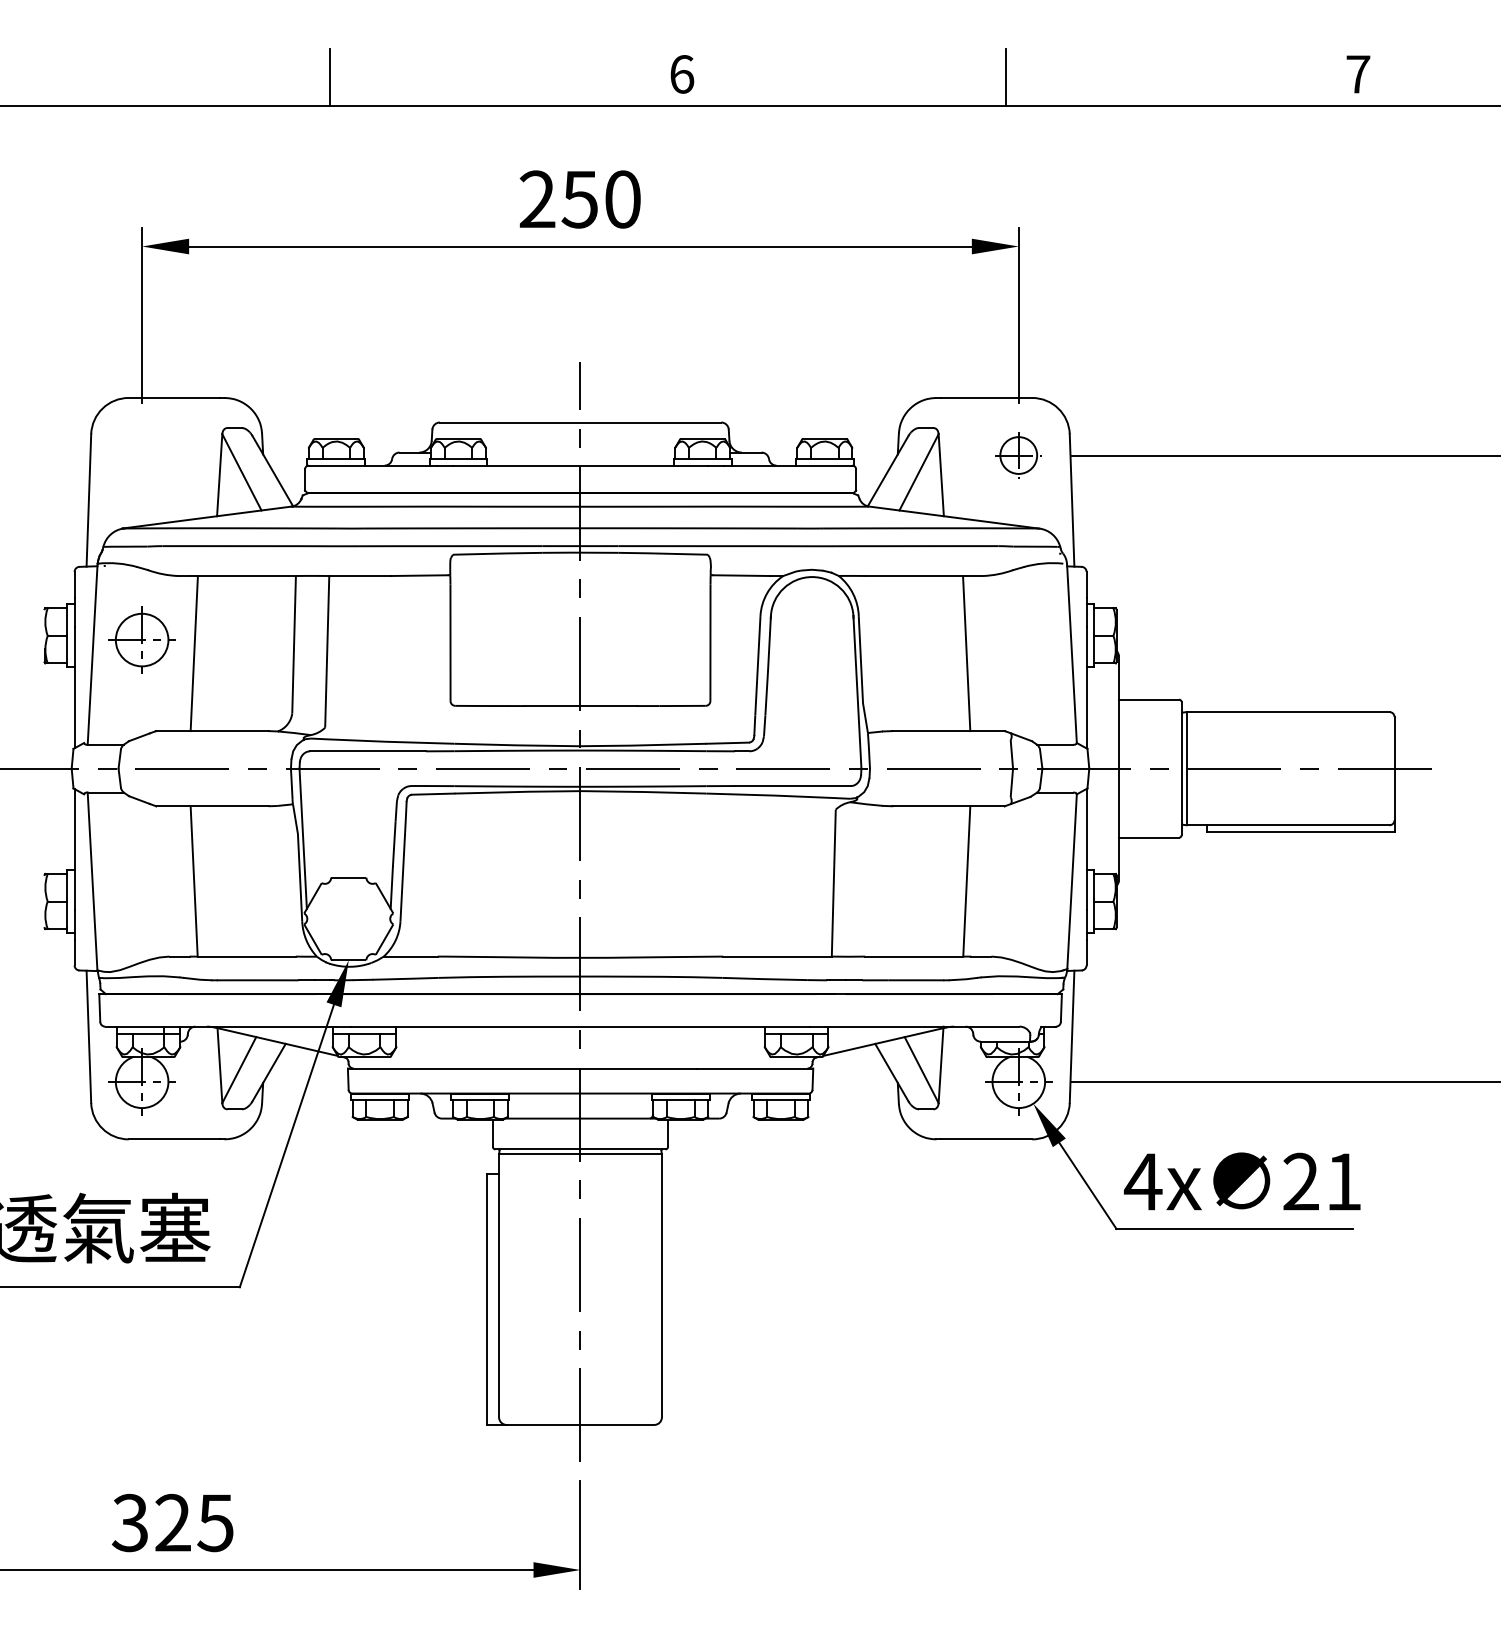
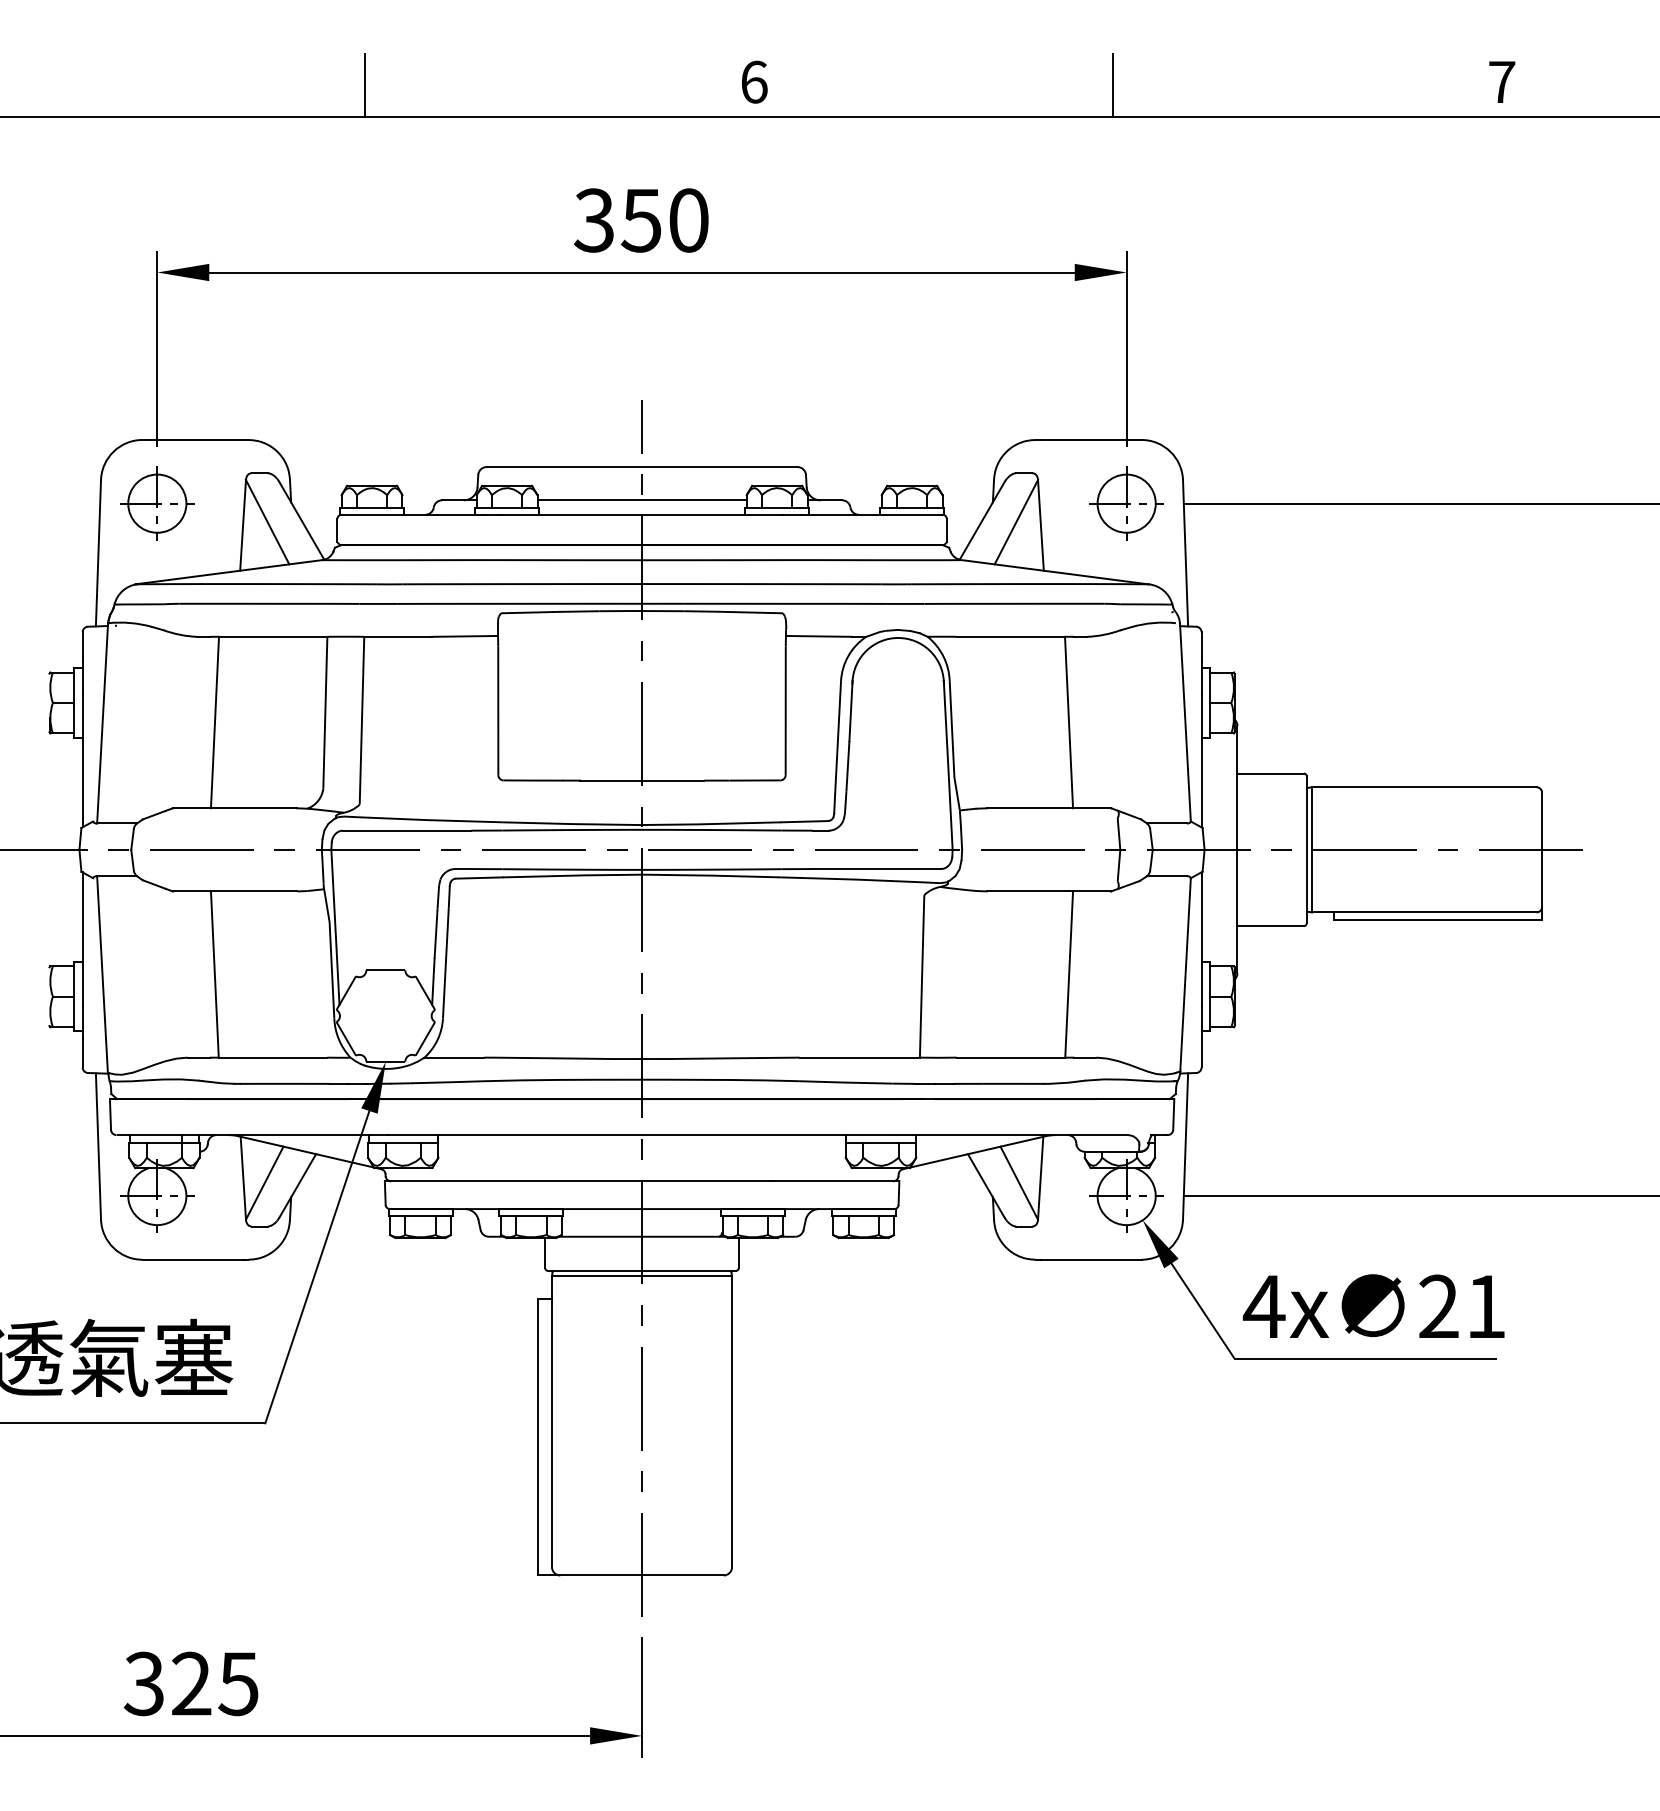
text: (537, 199) -> (594, 220), 250 -> 350
line: (580, 452) -> (641, 500), added
part: (1018, 455) -> (1126, 503), size x1.43
part: (142, 639) -> (157, 503), moved

